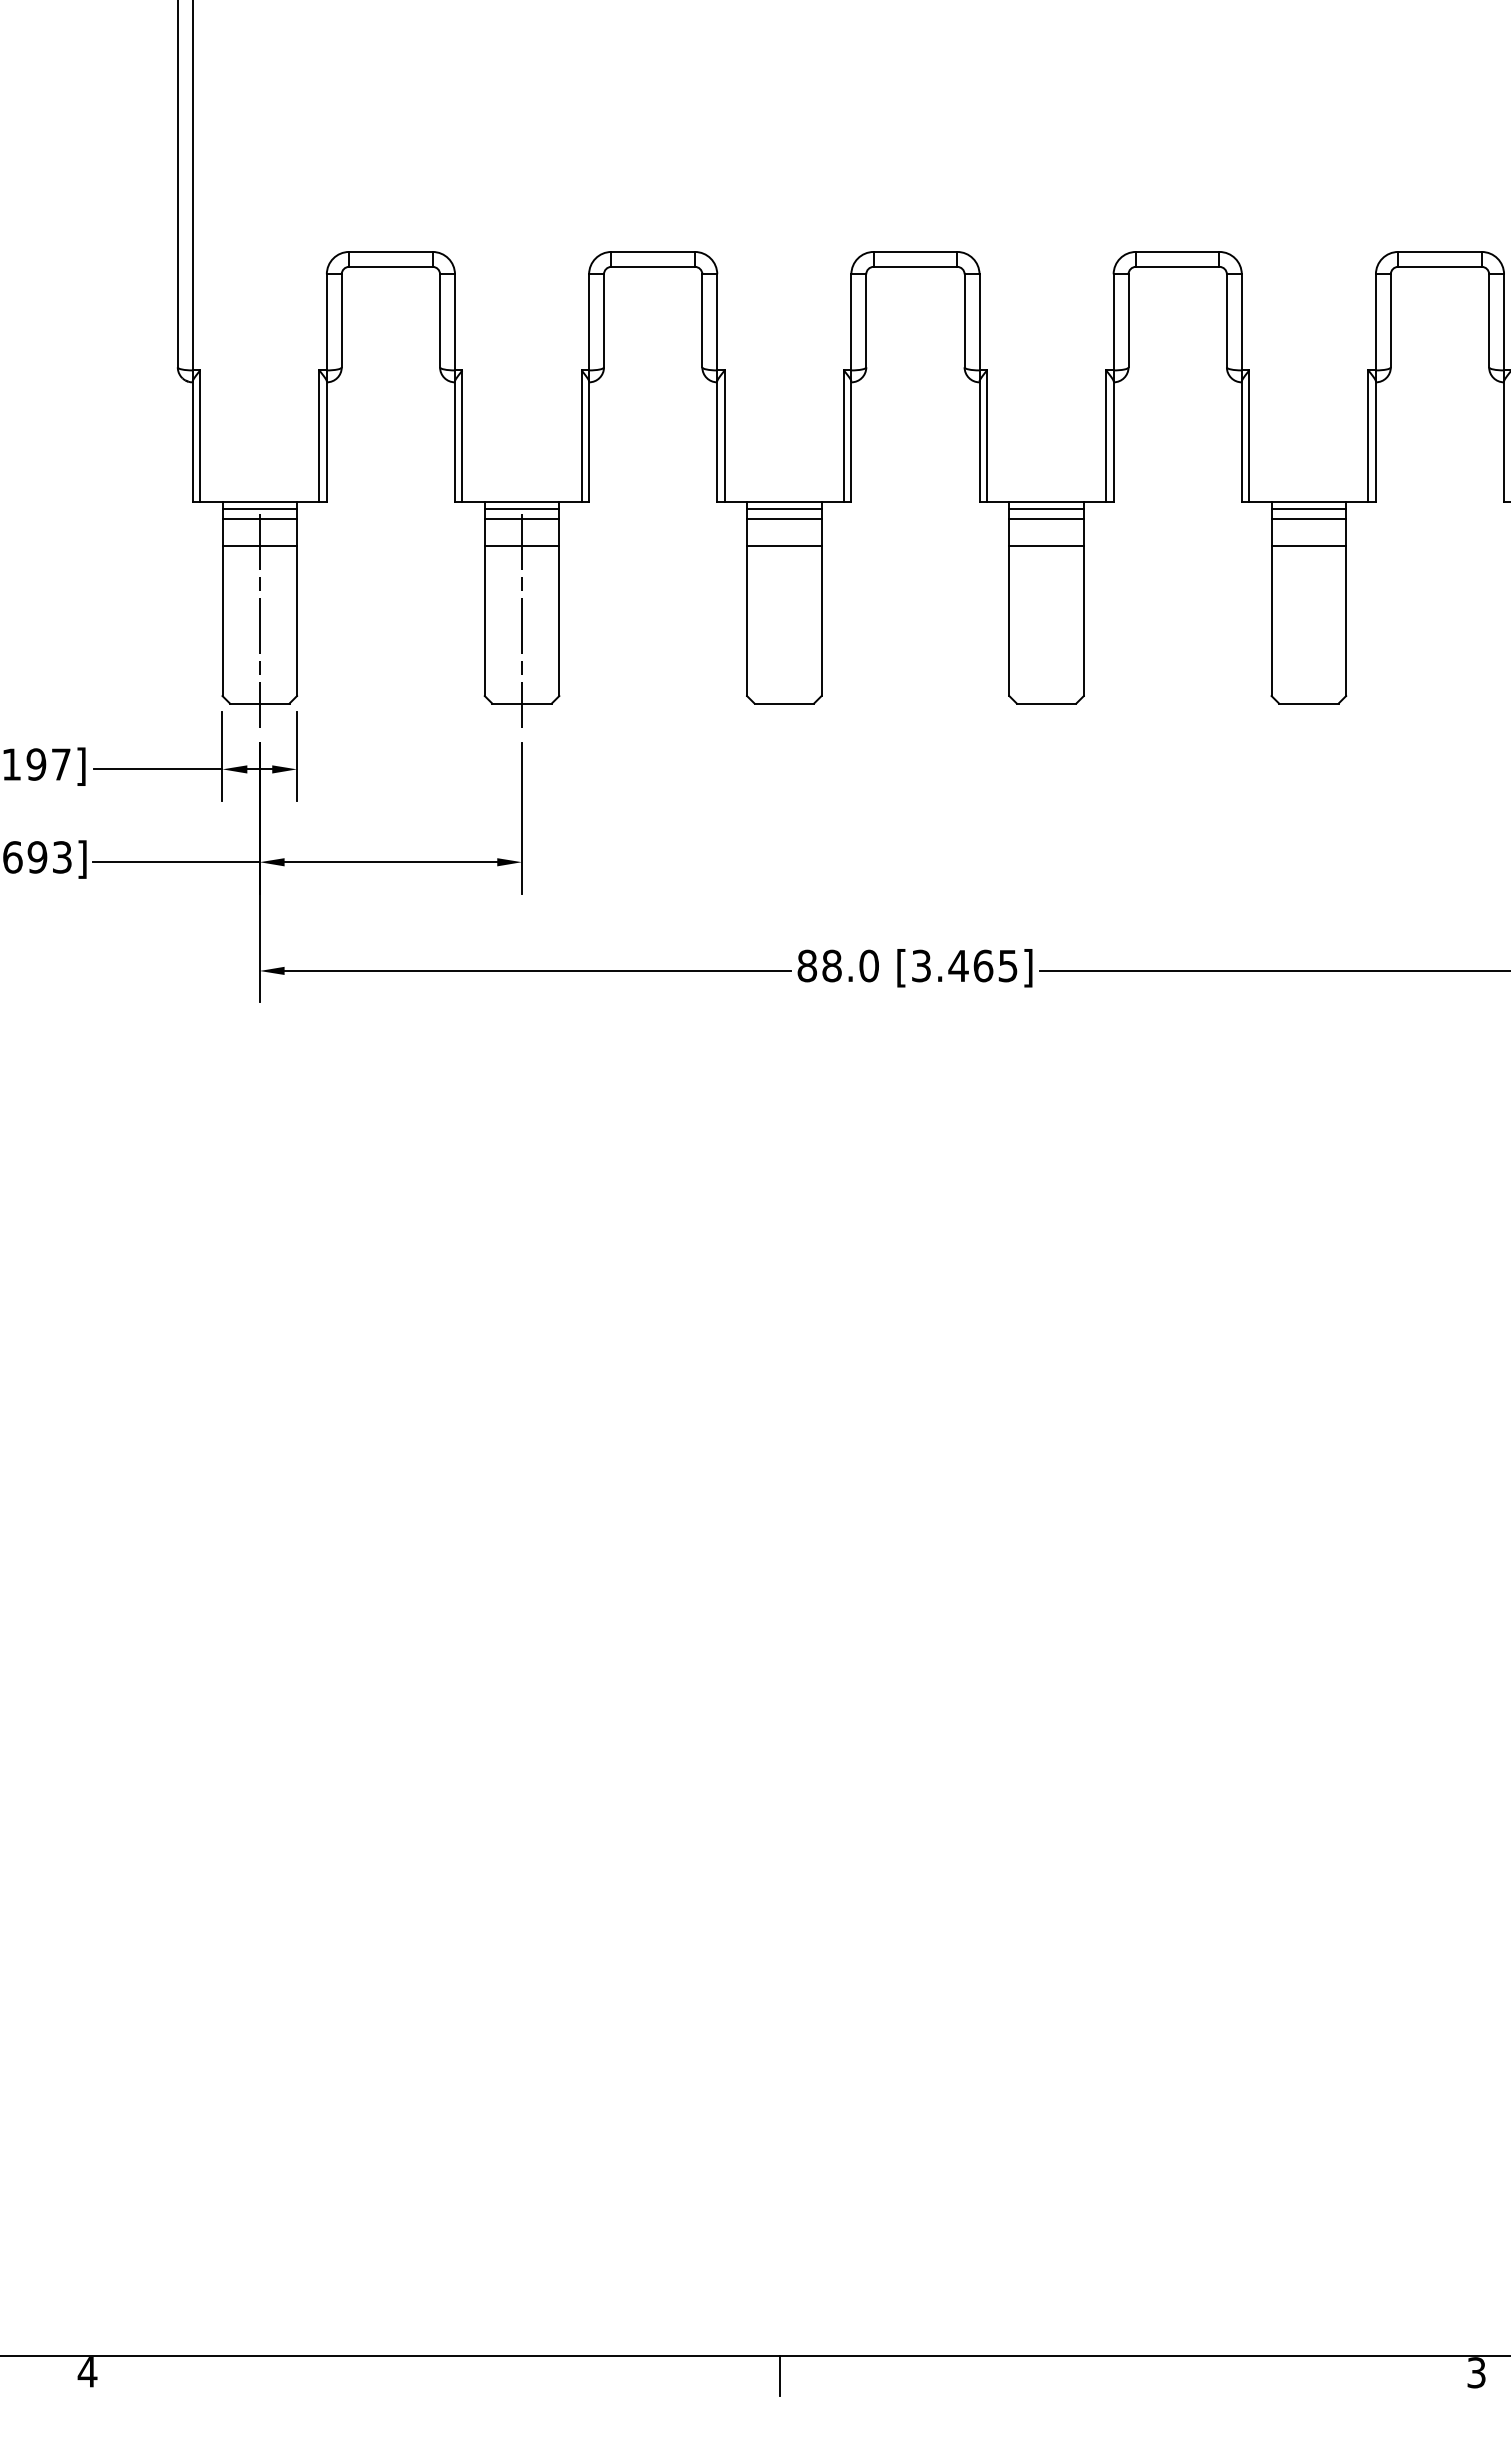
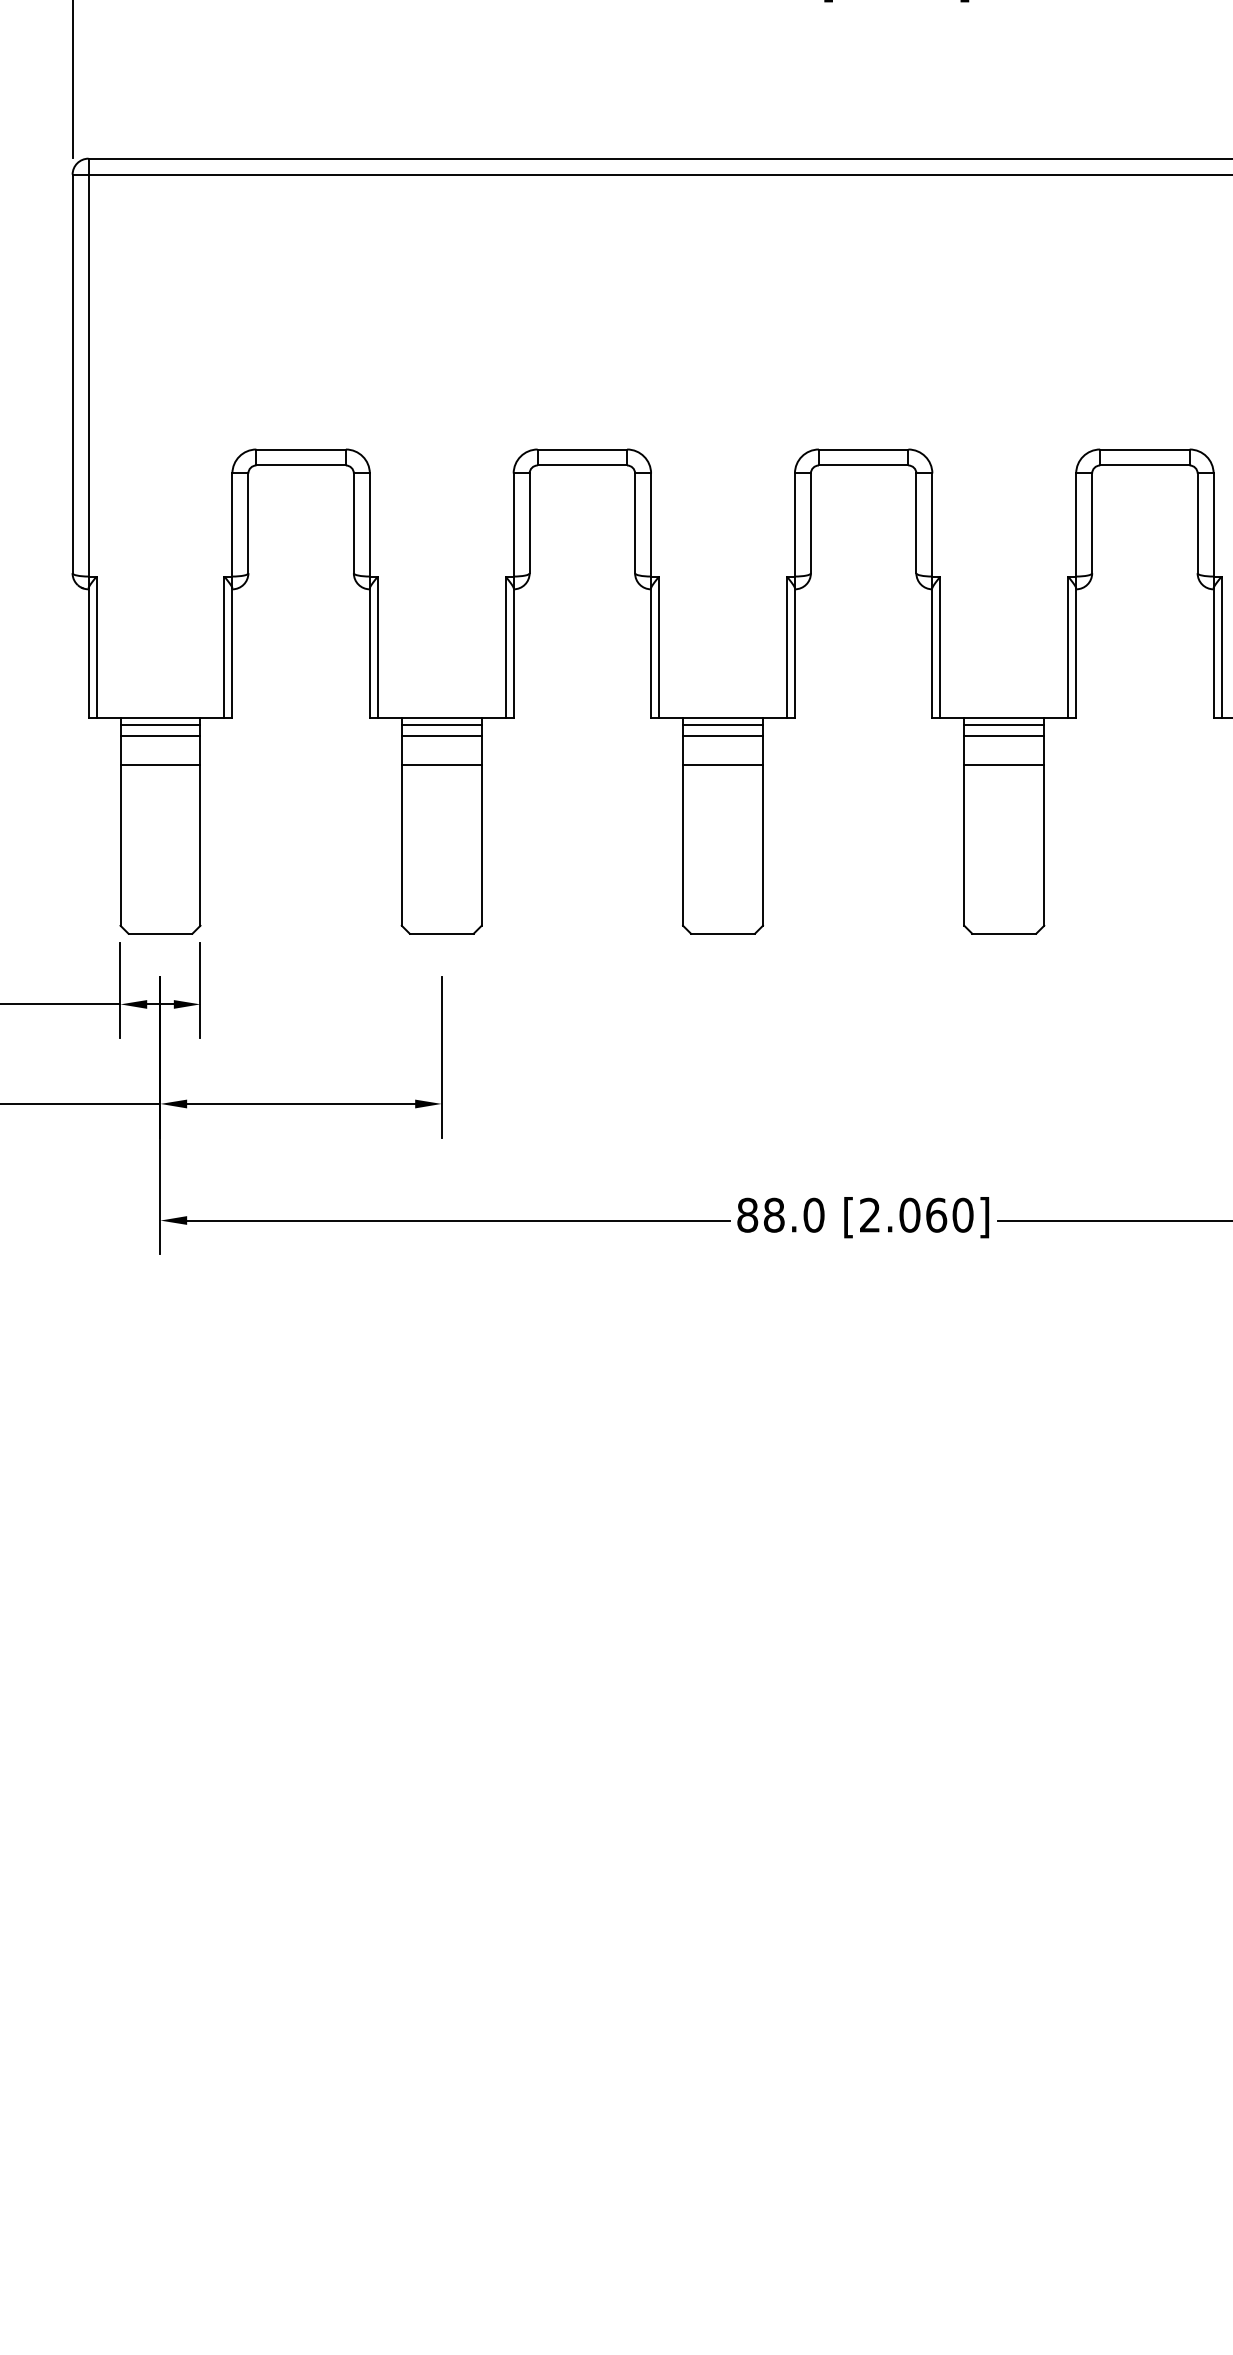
line: (259, 620) -> (160, 844), removed
line: (522, 620) -> (442, 844), removed
text: (964, 965) -> (916, 1214), [3.465] -> [2.060]

